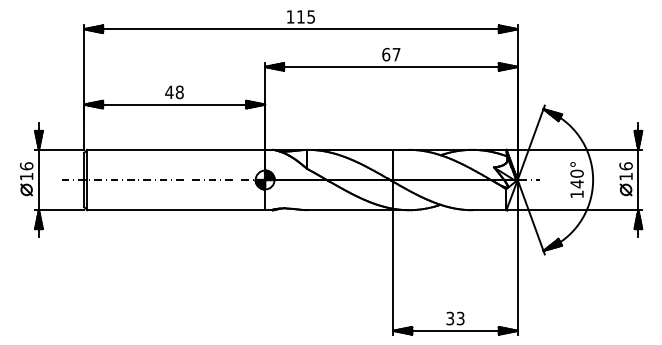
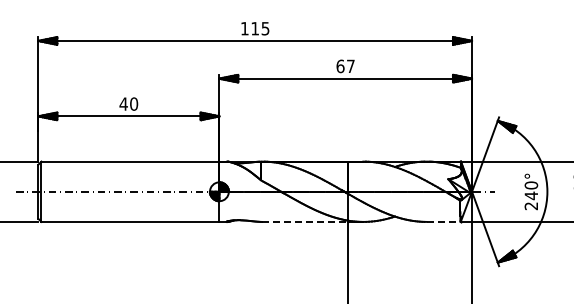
text: (179, 92) -> (133, 104), 48 -> 40
text: (576, 194) -> (530, 206), 140° -> 240°
line: (350, 210) -> (304, 222), solid -> dashed
line: (489, 210) -> (443, 222), solid -> dashed

